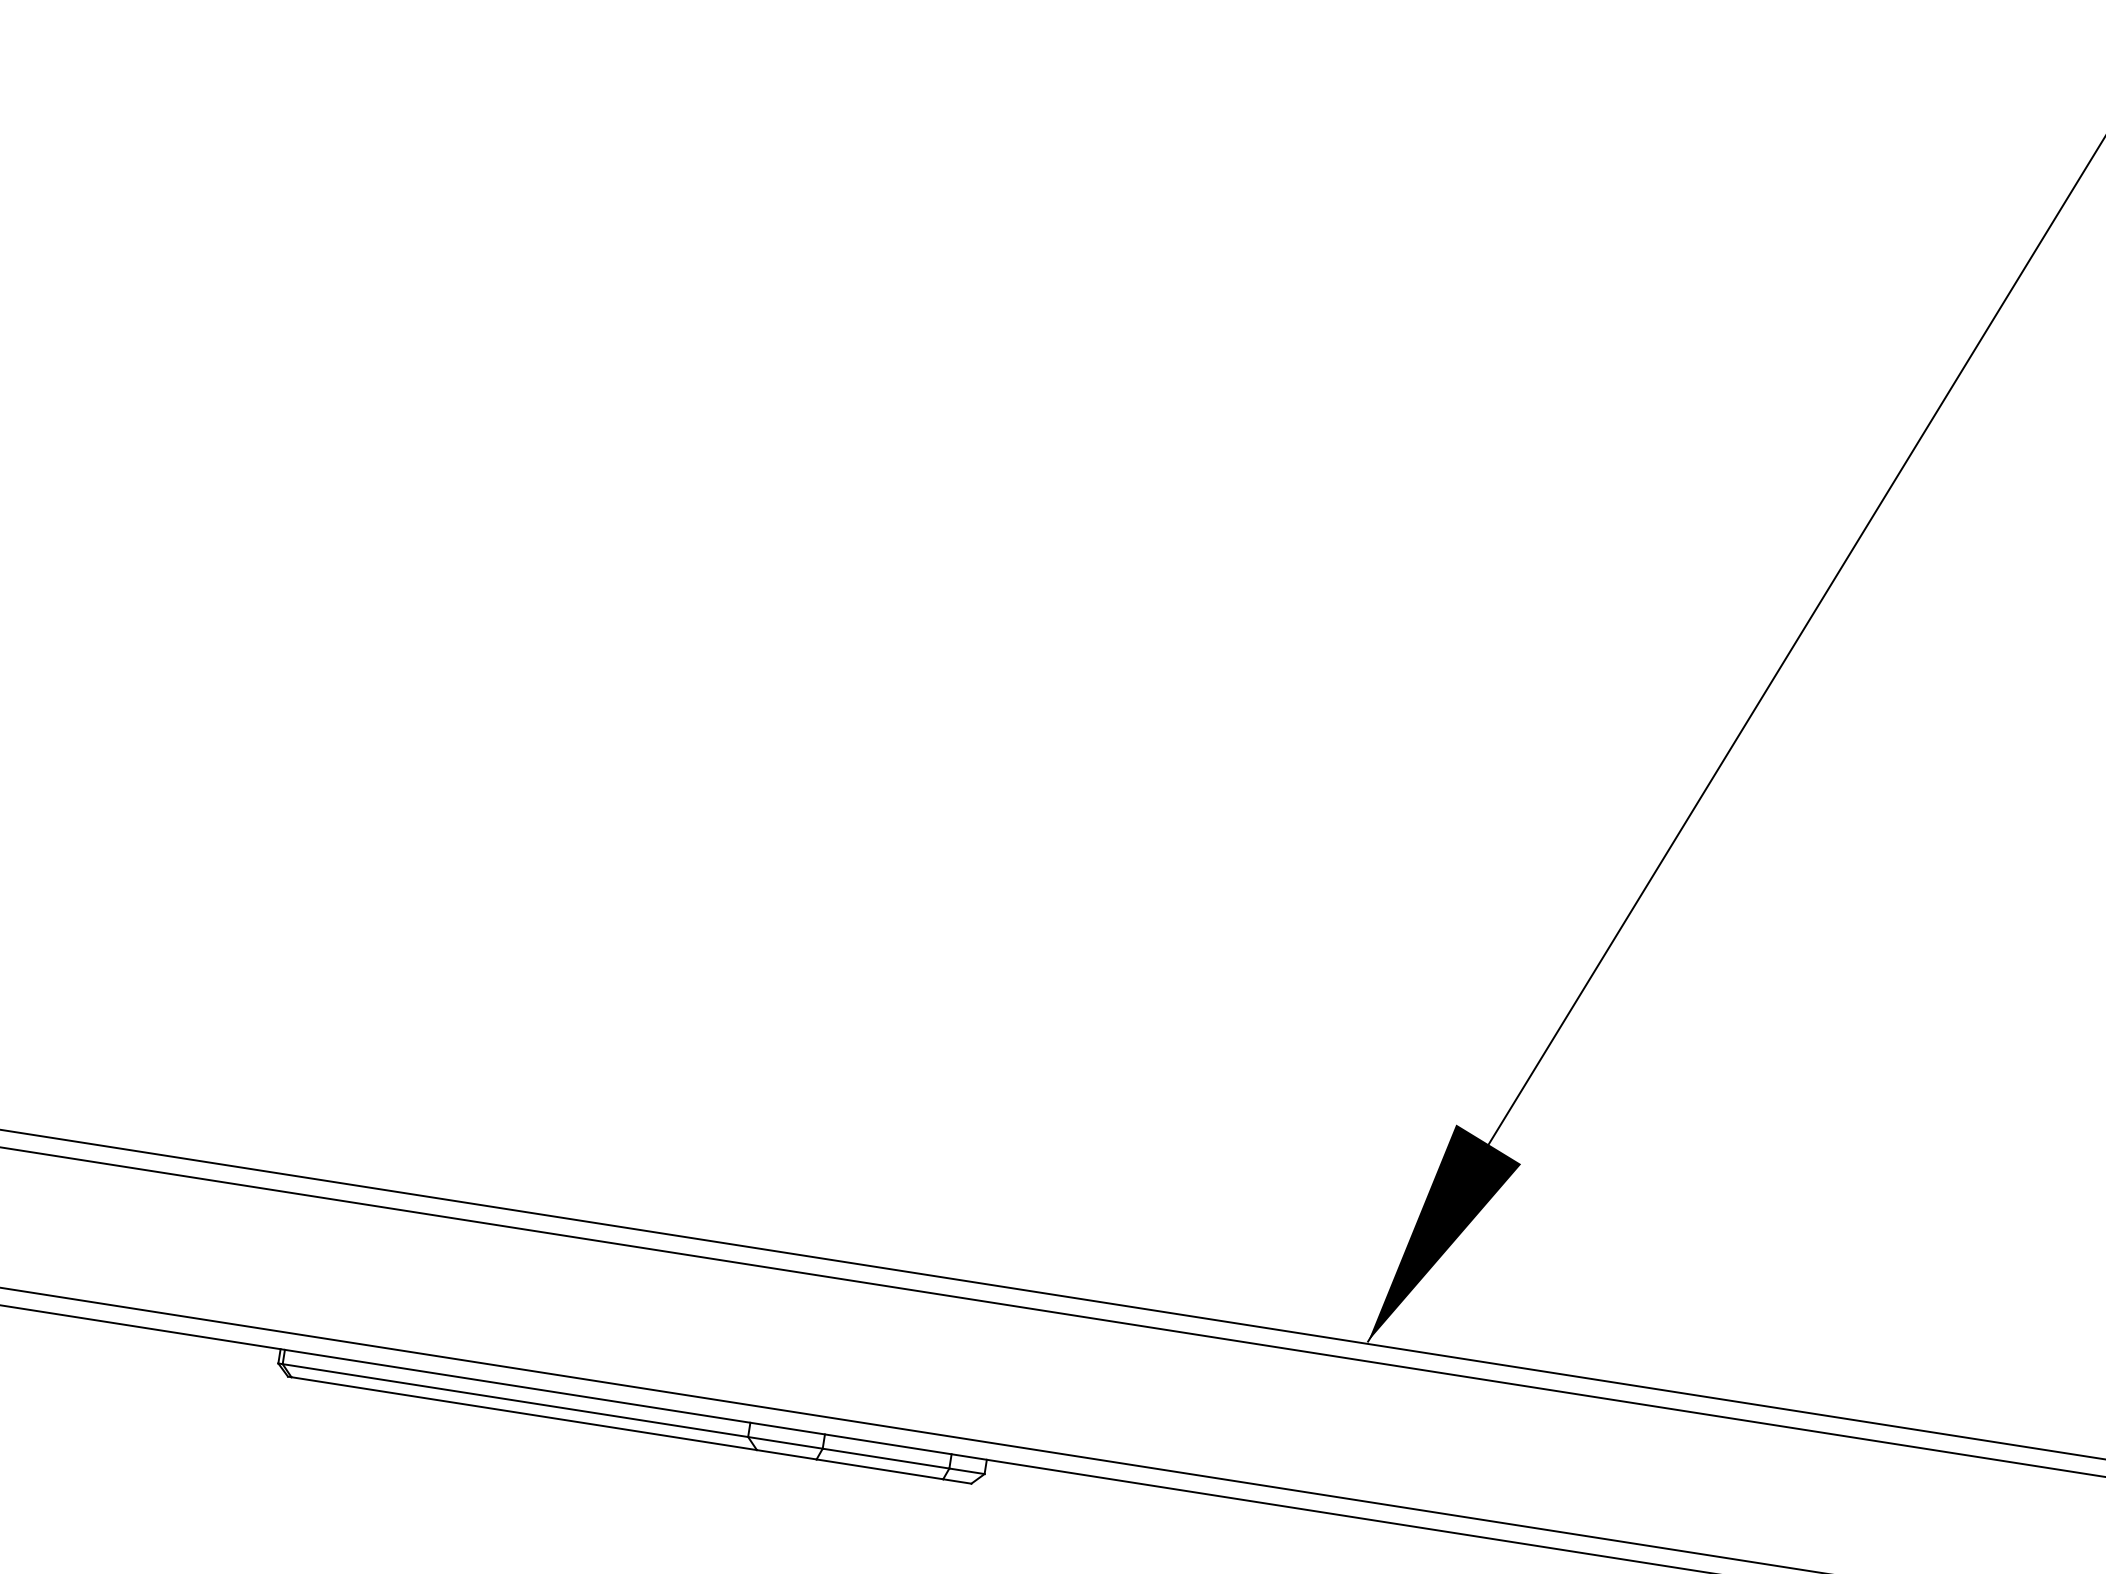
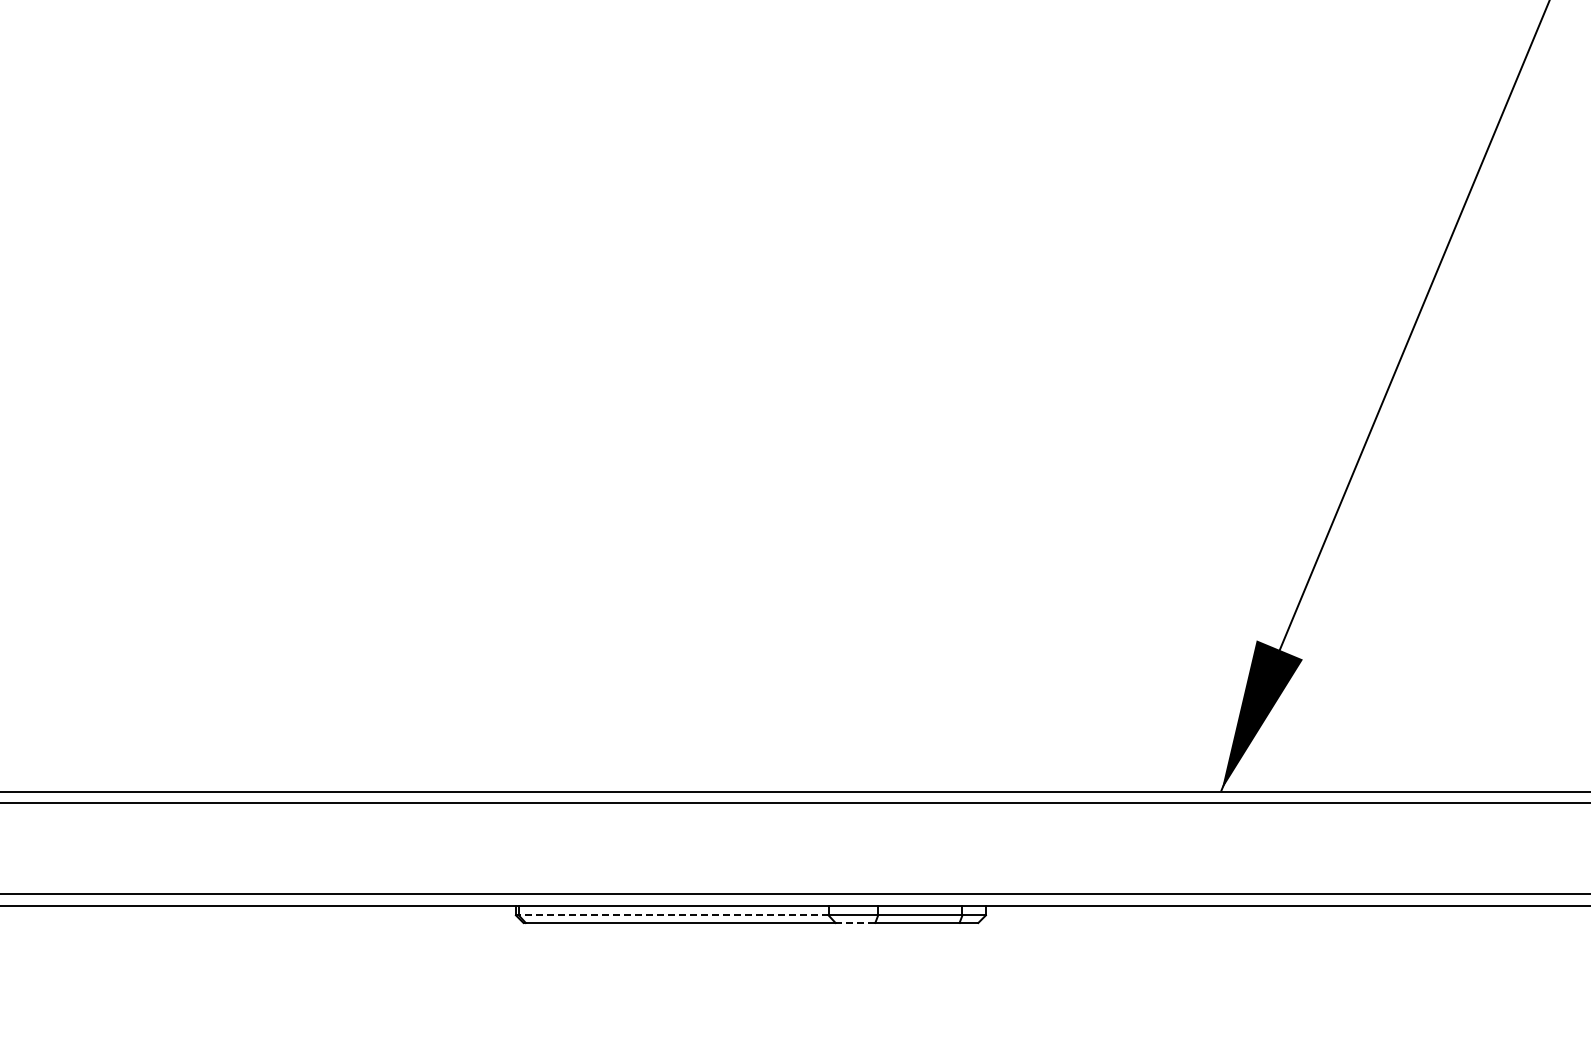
line: (515, 1400) -> (673, 915), solid -> dashed
line: (786, 1454) -> (855, 922), solid -> dashed

